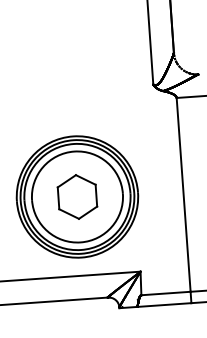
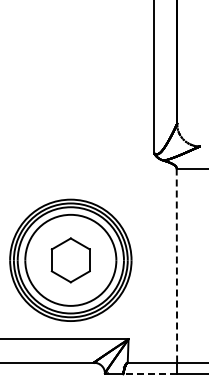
line: (183, 195) -> (176, 266), solid -> dashed
line: (164, 305) -> (150, 374), solid -> dashed

